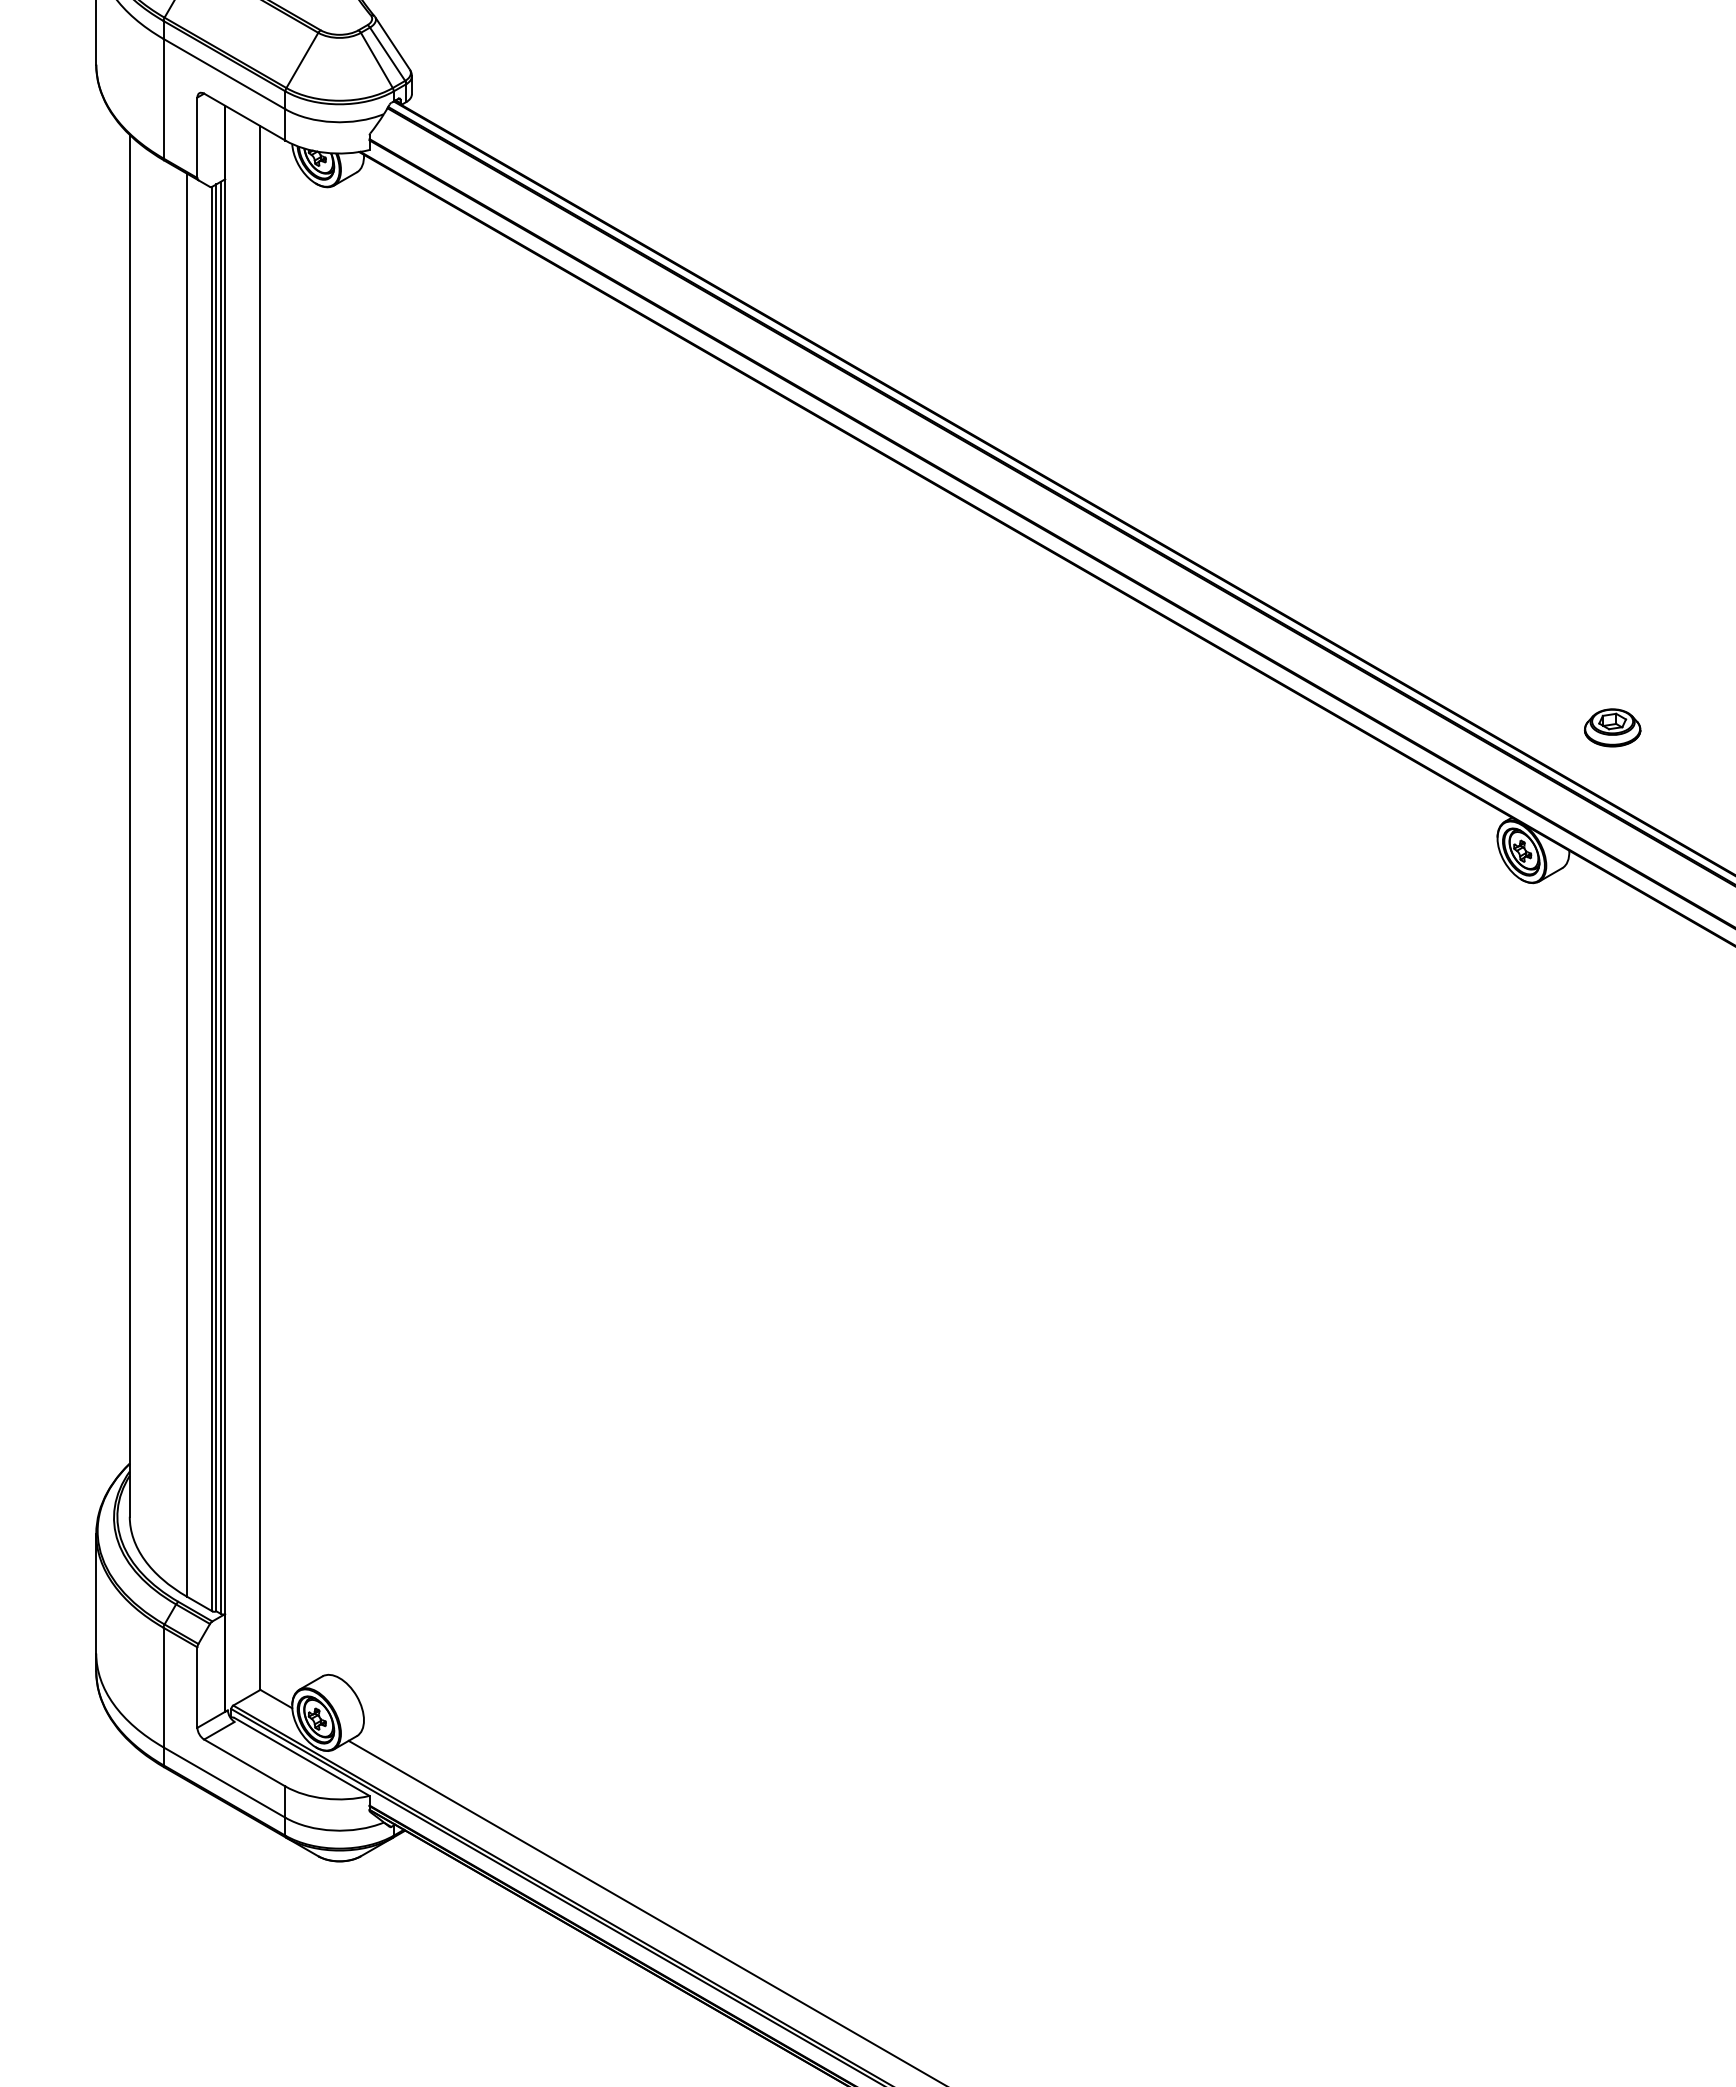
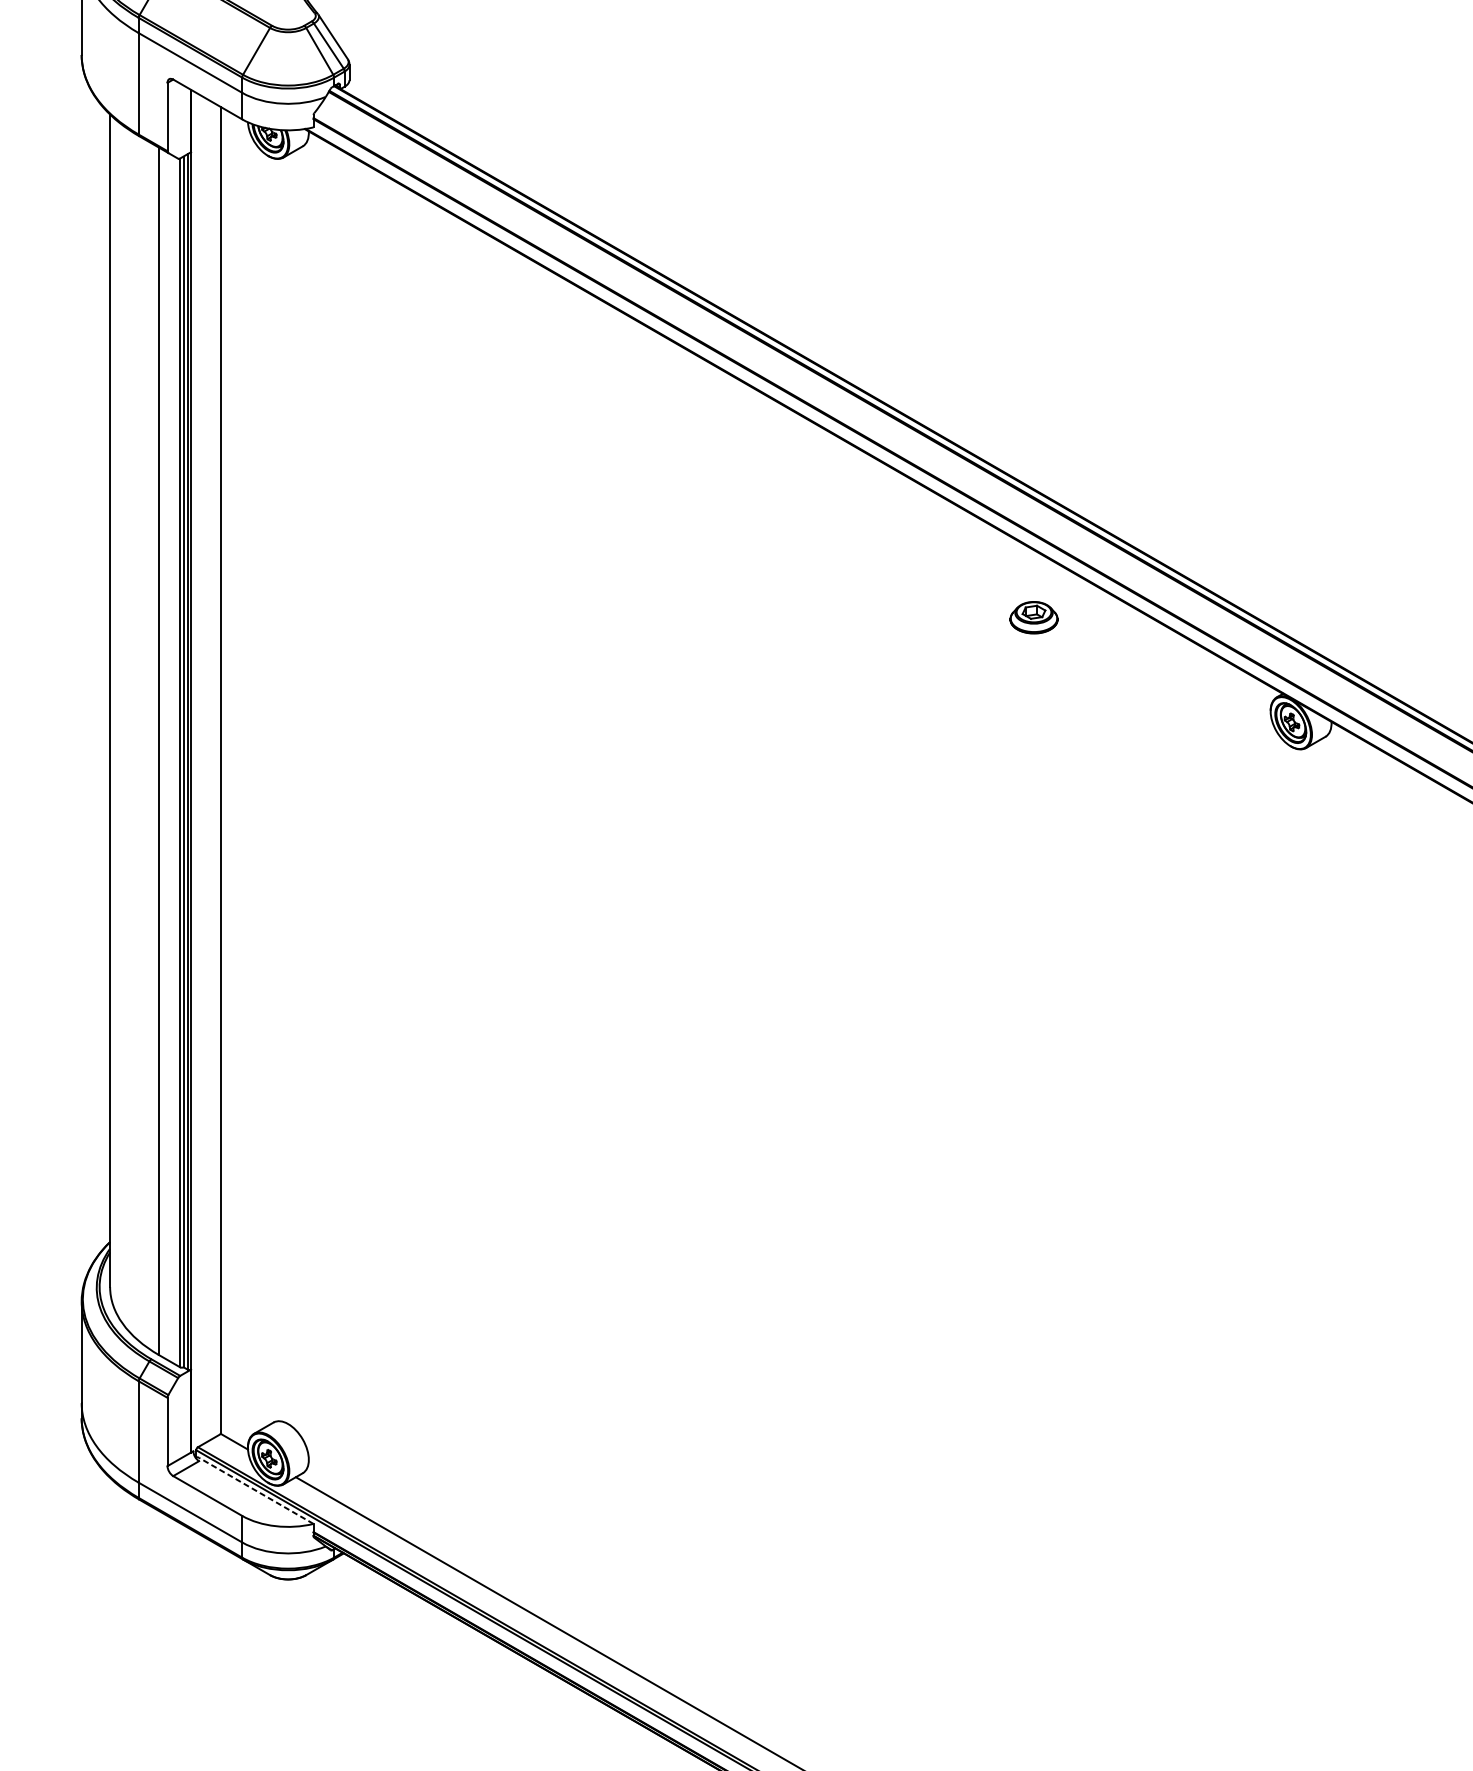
part: (1612, 727) -> (1033, 617), moved
line: (302, 1756) -> (256, 1490), solid -> dashed

